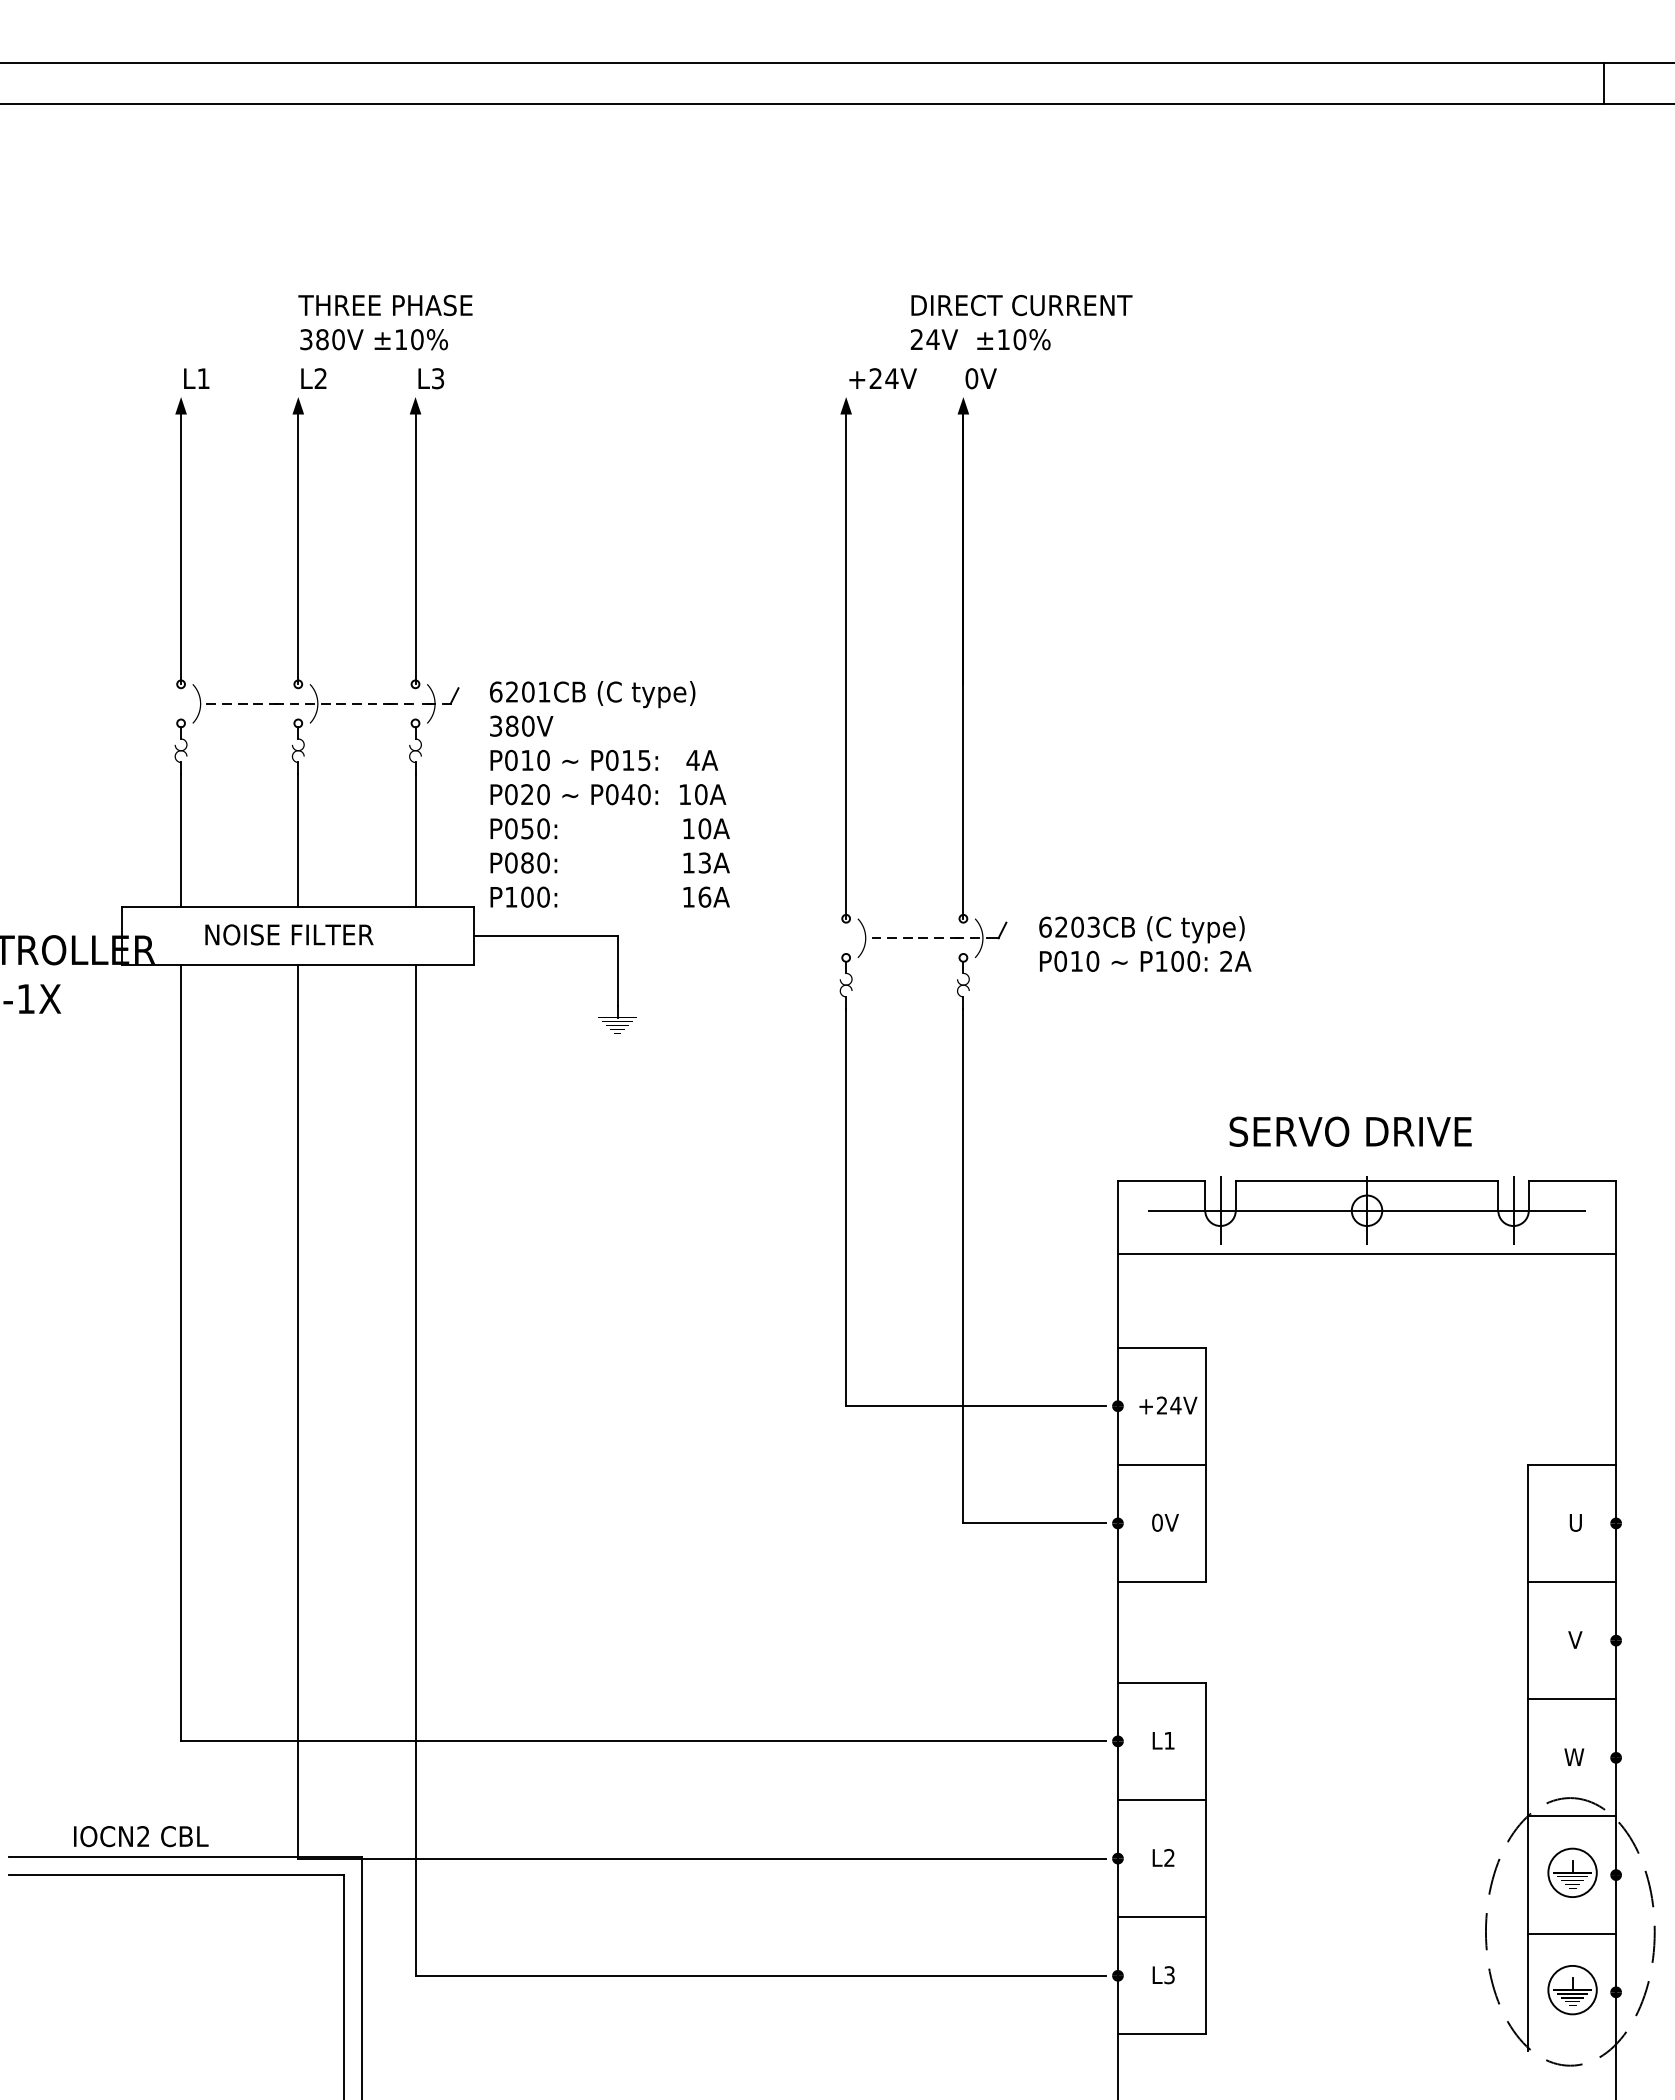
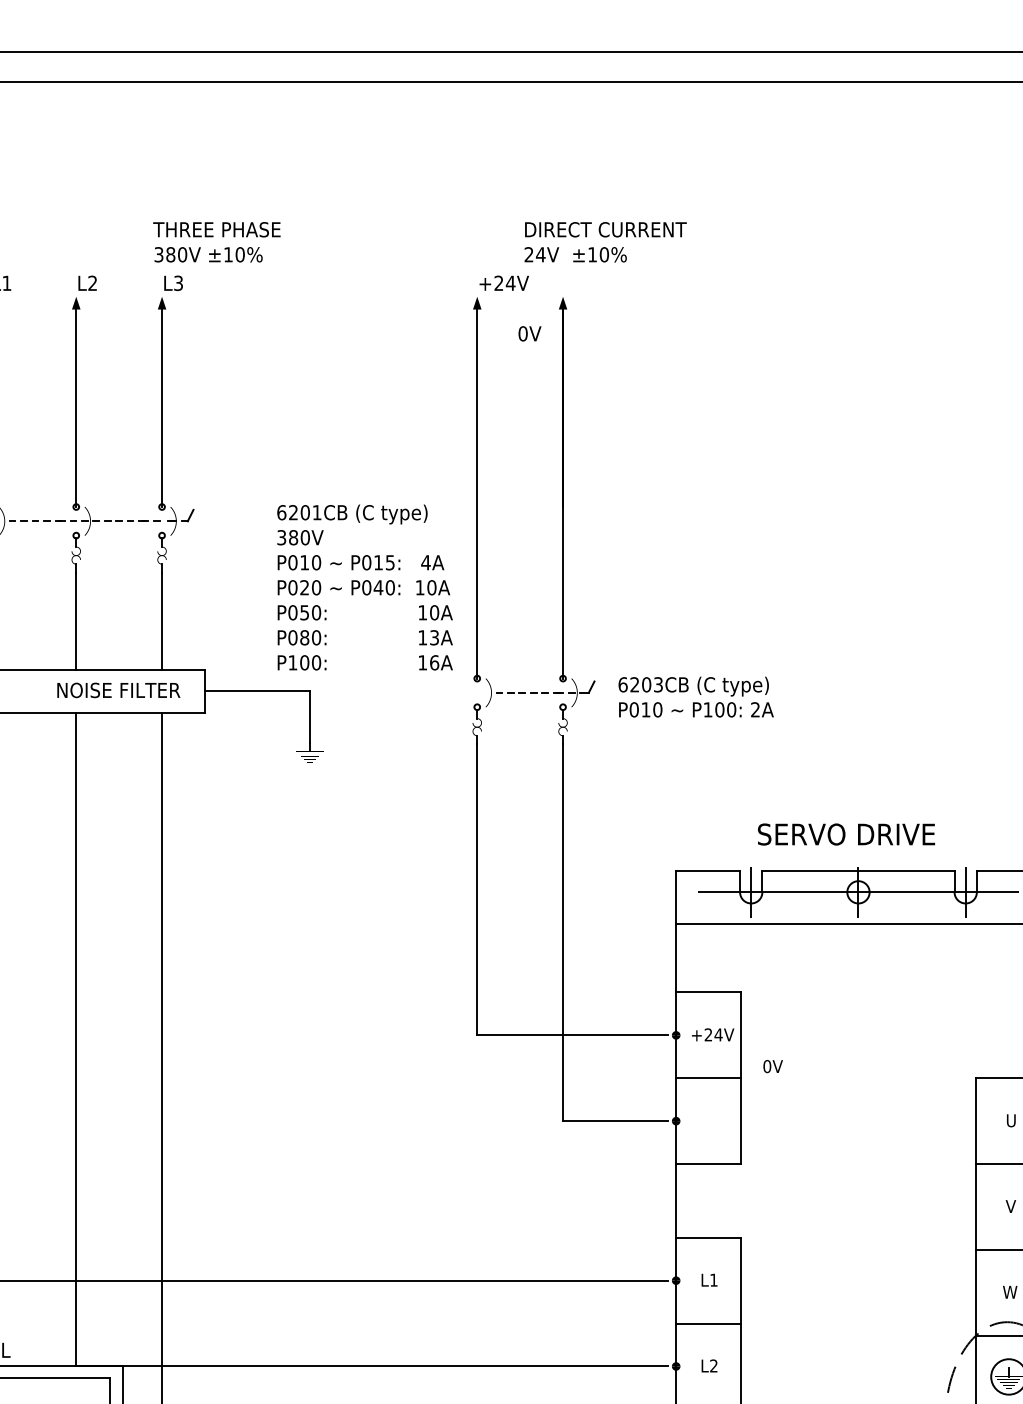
text: (385, 322) -> (216, 242), moved
text: (980, 378) -> (529, 333), moved
text: (609, 794) -> (364, 587), moved
text: (289, 934) -> (118, 690), moved
text: (1165, 1522) -> (773, 1066), moved

